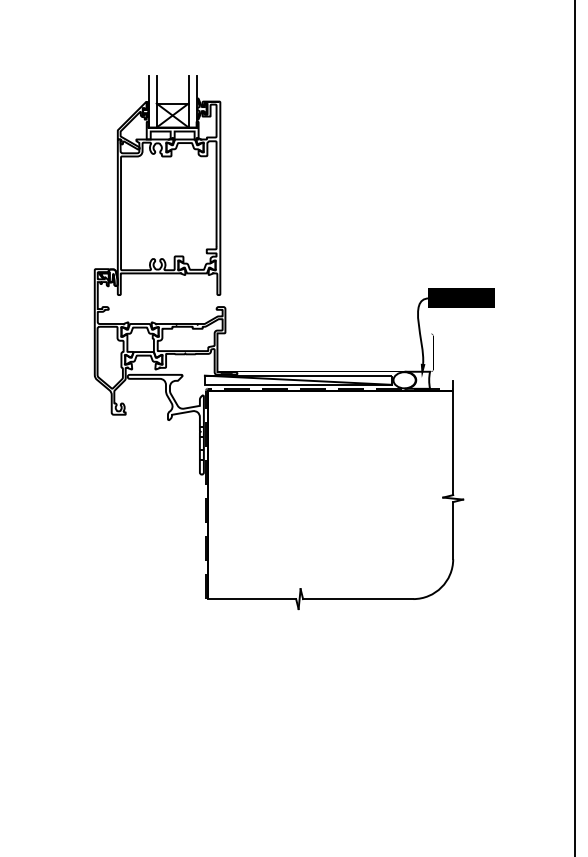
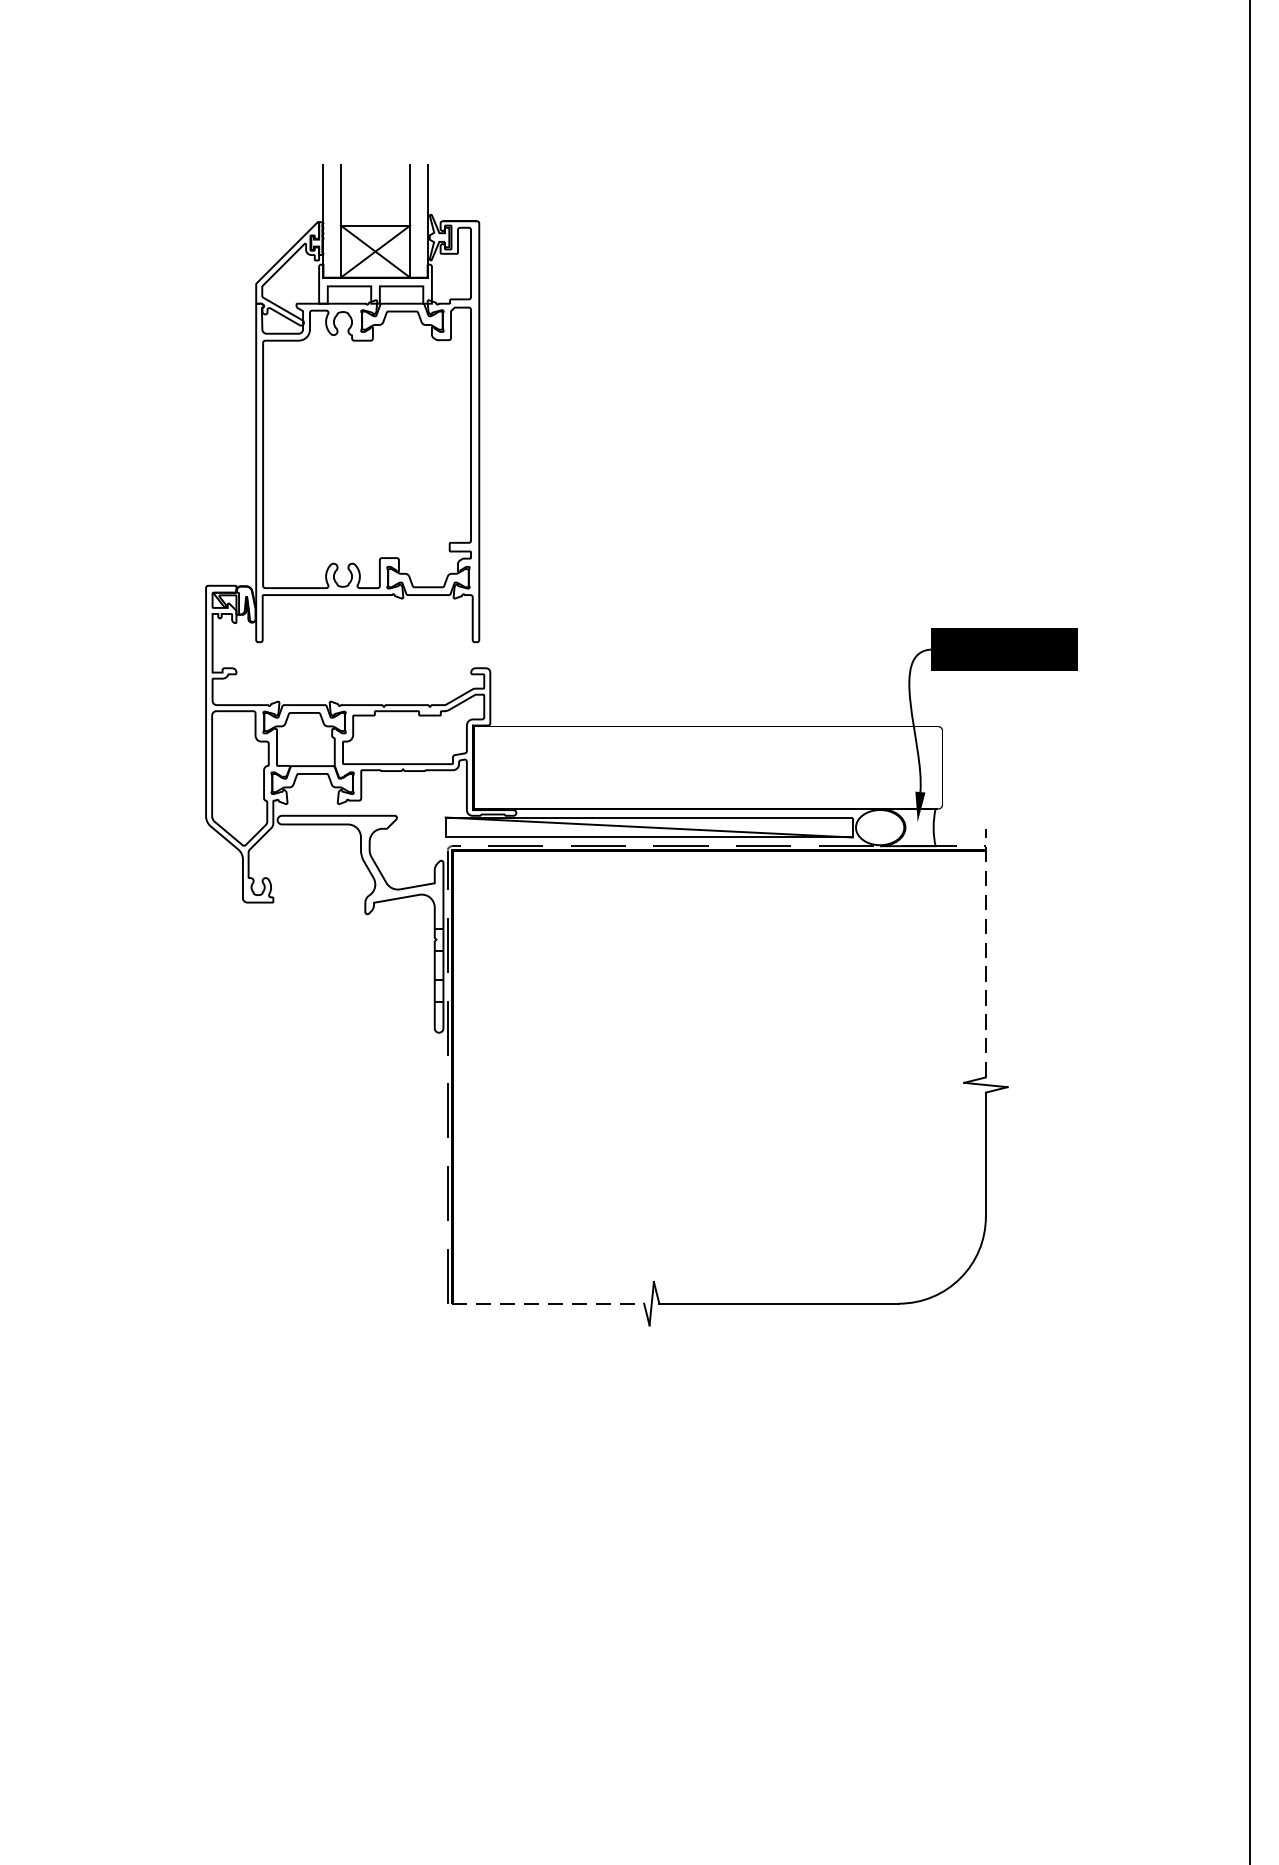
line: (453, 437) -> (986, 952), solid -> dashed
line: (252, 599) -> (549, 1304), solid -> dashed

